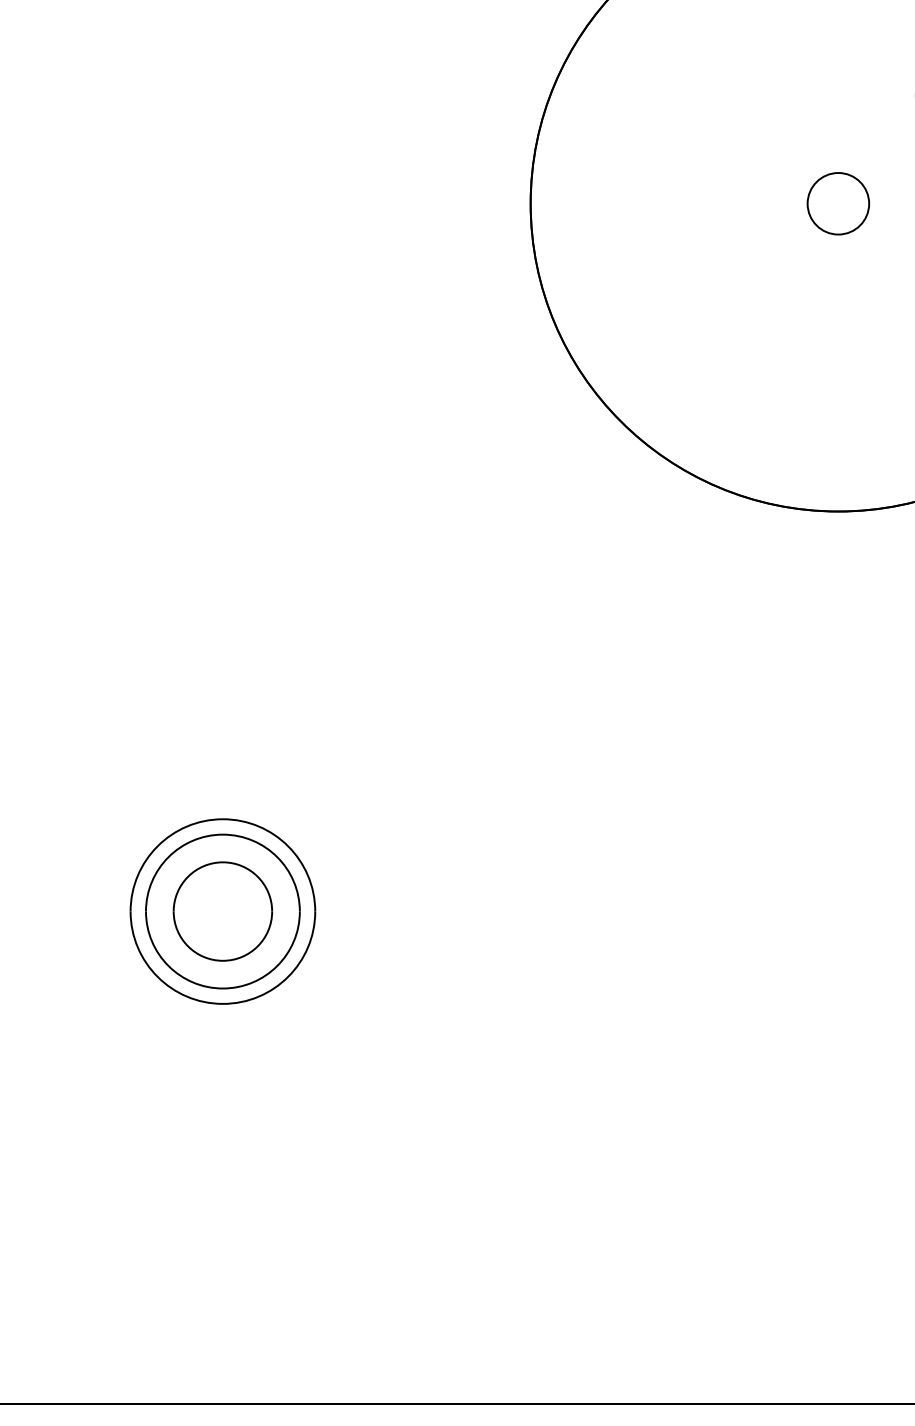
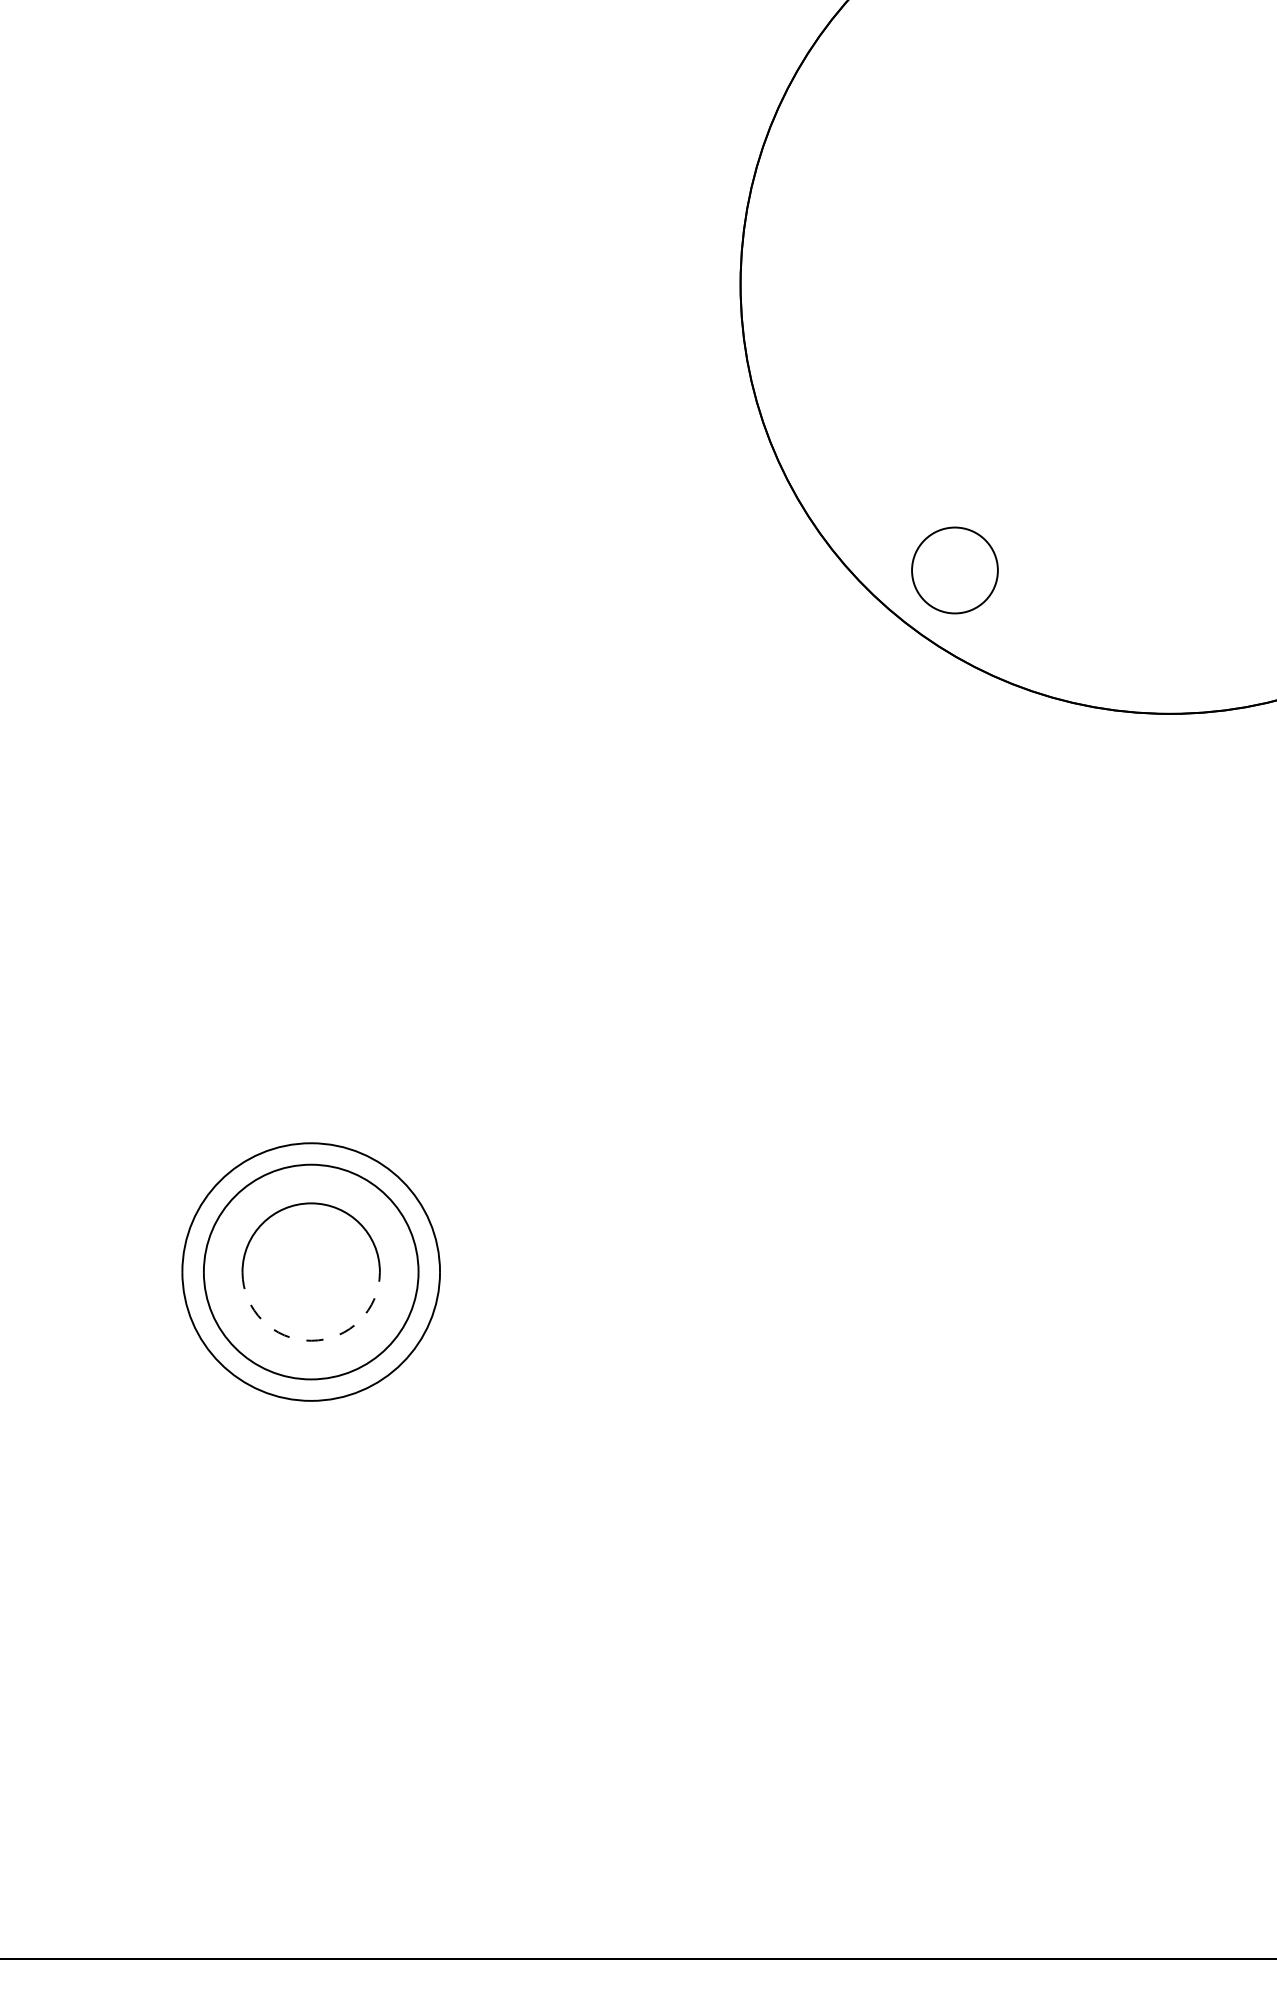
circle: (838, 203) -> (954, 570), moved
arc: (223, 960) -> (311, 1340), solid -> dashed

